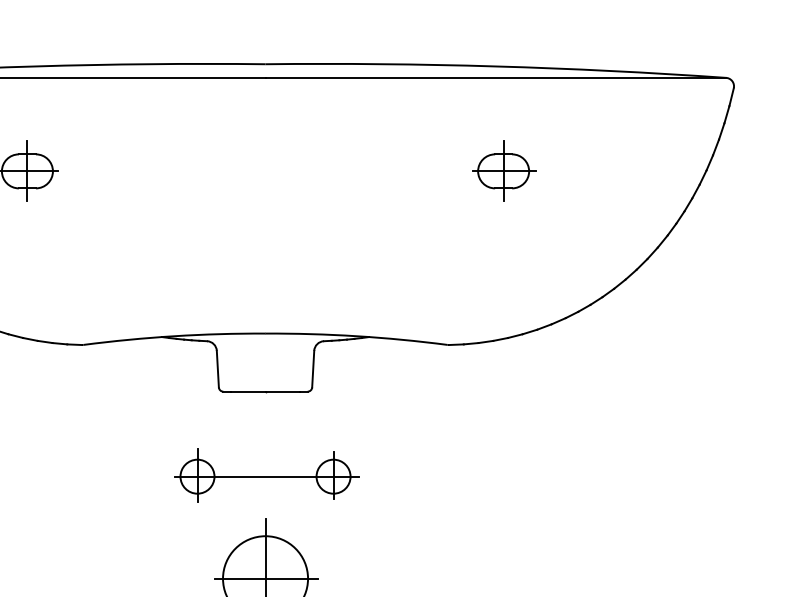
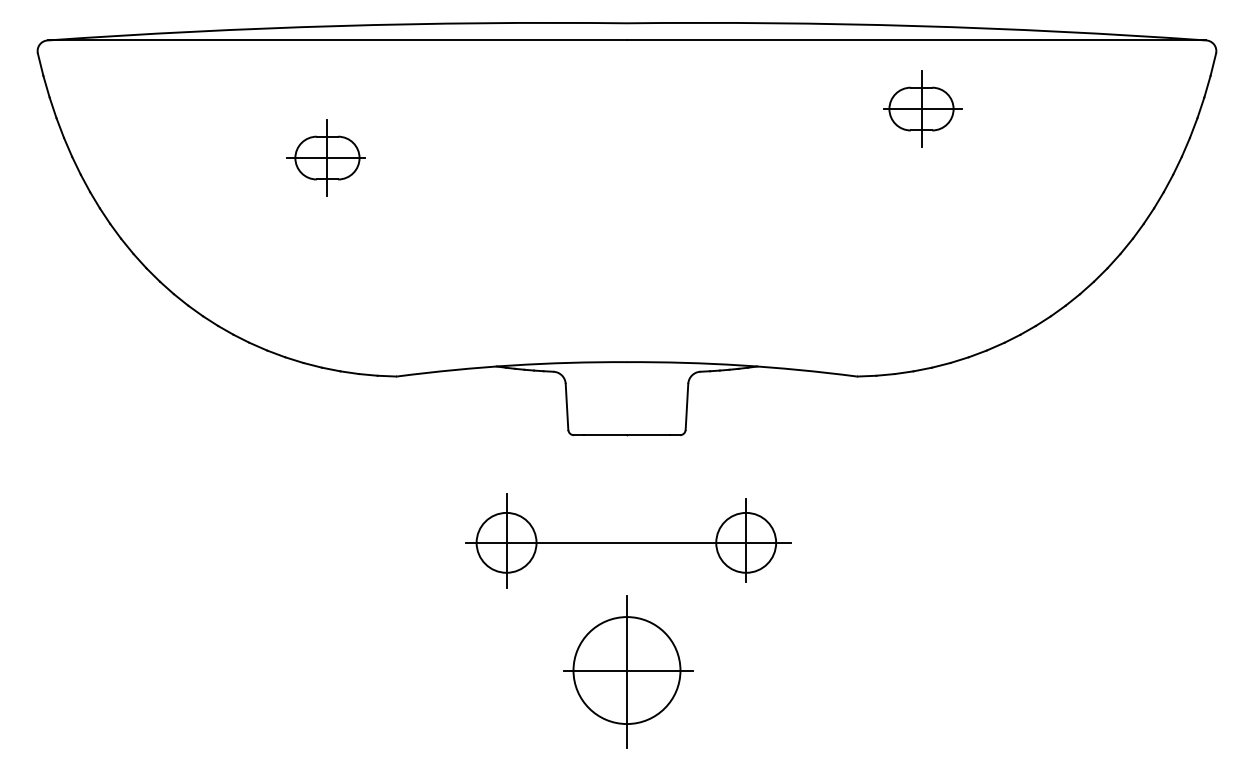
part: (504, 170) -> (922, 108), moved
part: (266, 475) -> (628, 540), size x1.4

